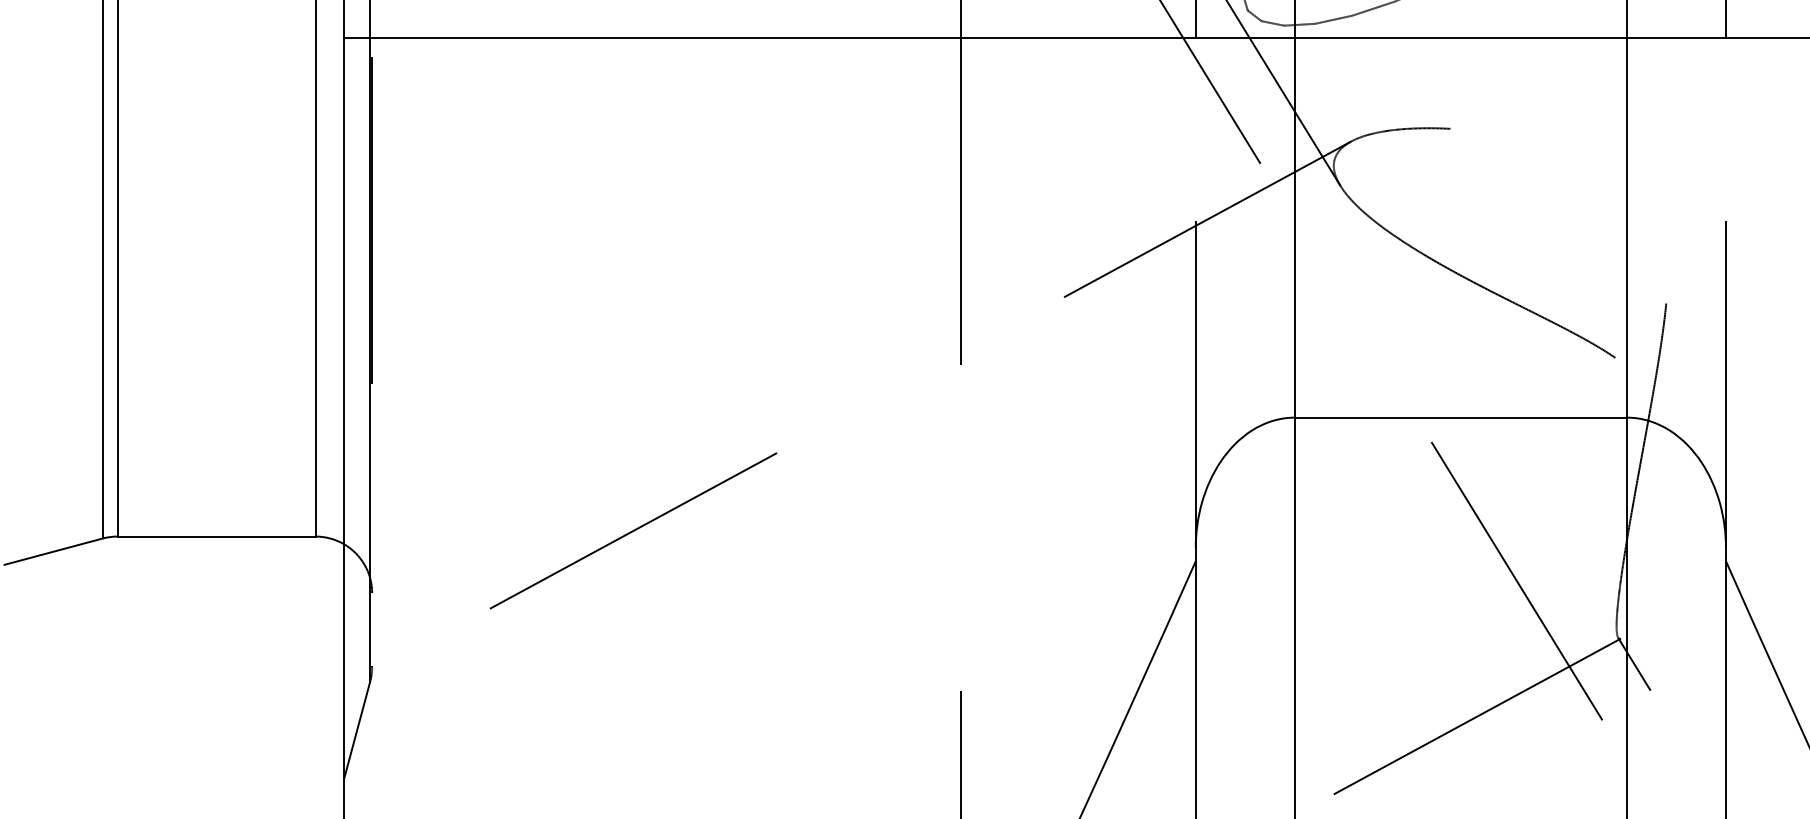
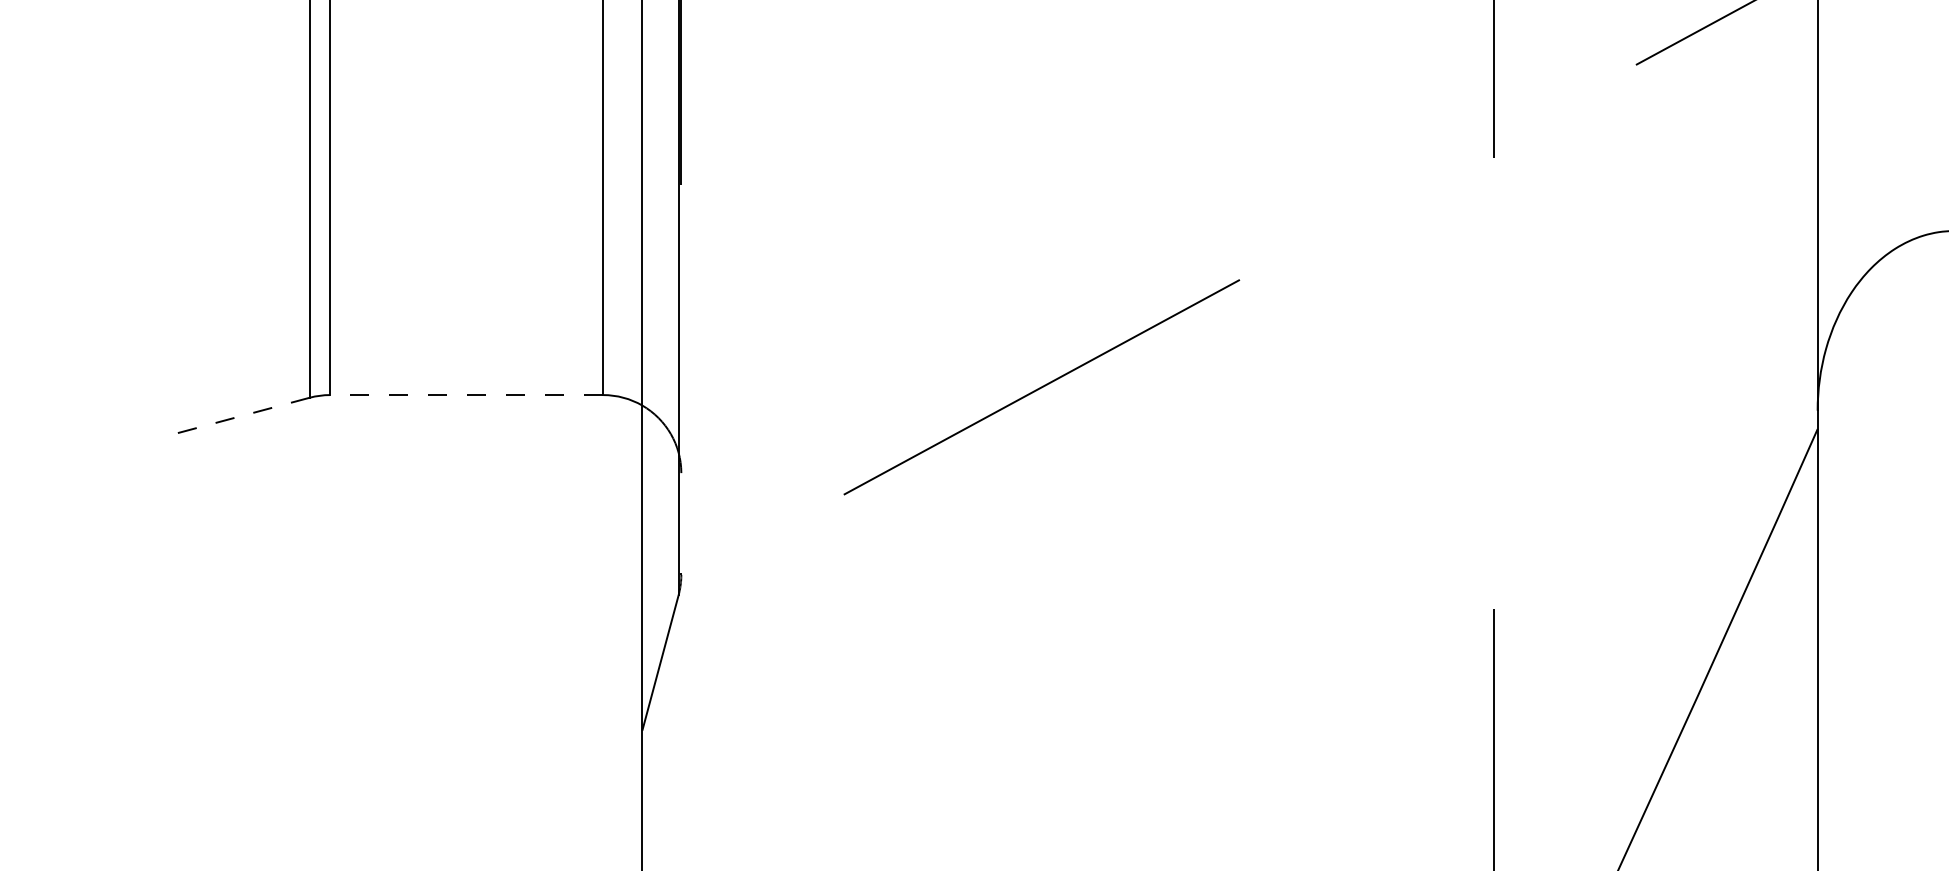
line: (216, 536) -> (466, 395), solid -> dashed
line: (53, 551) -> (241, 415), solid -> dashed

